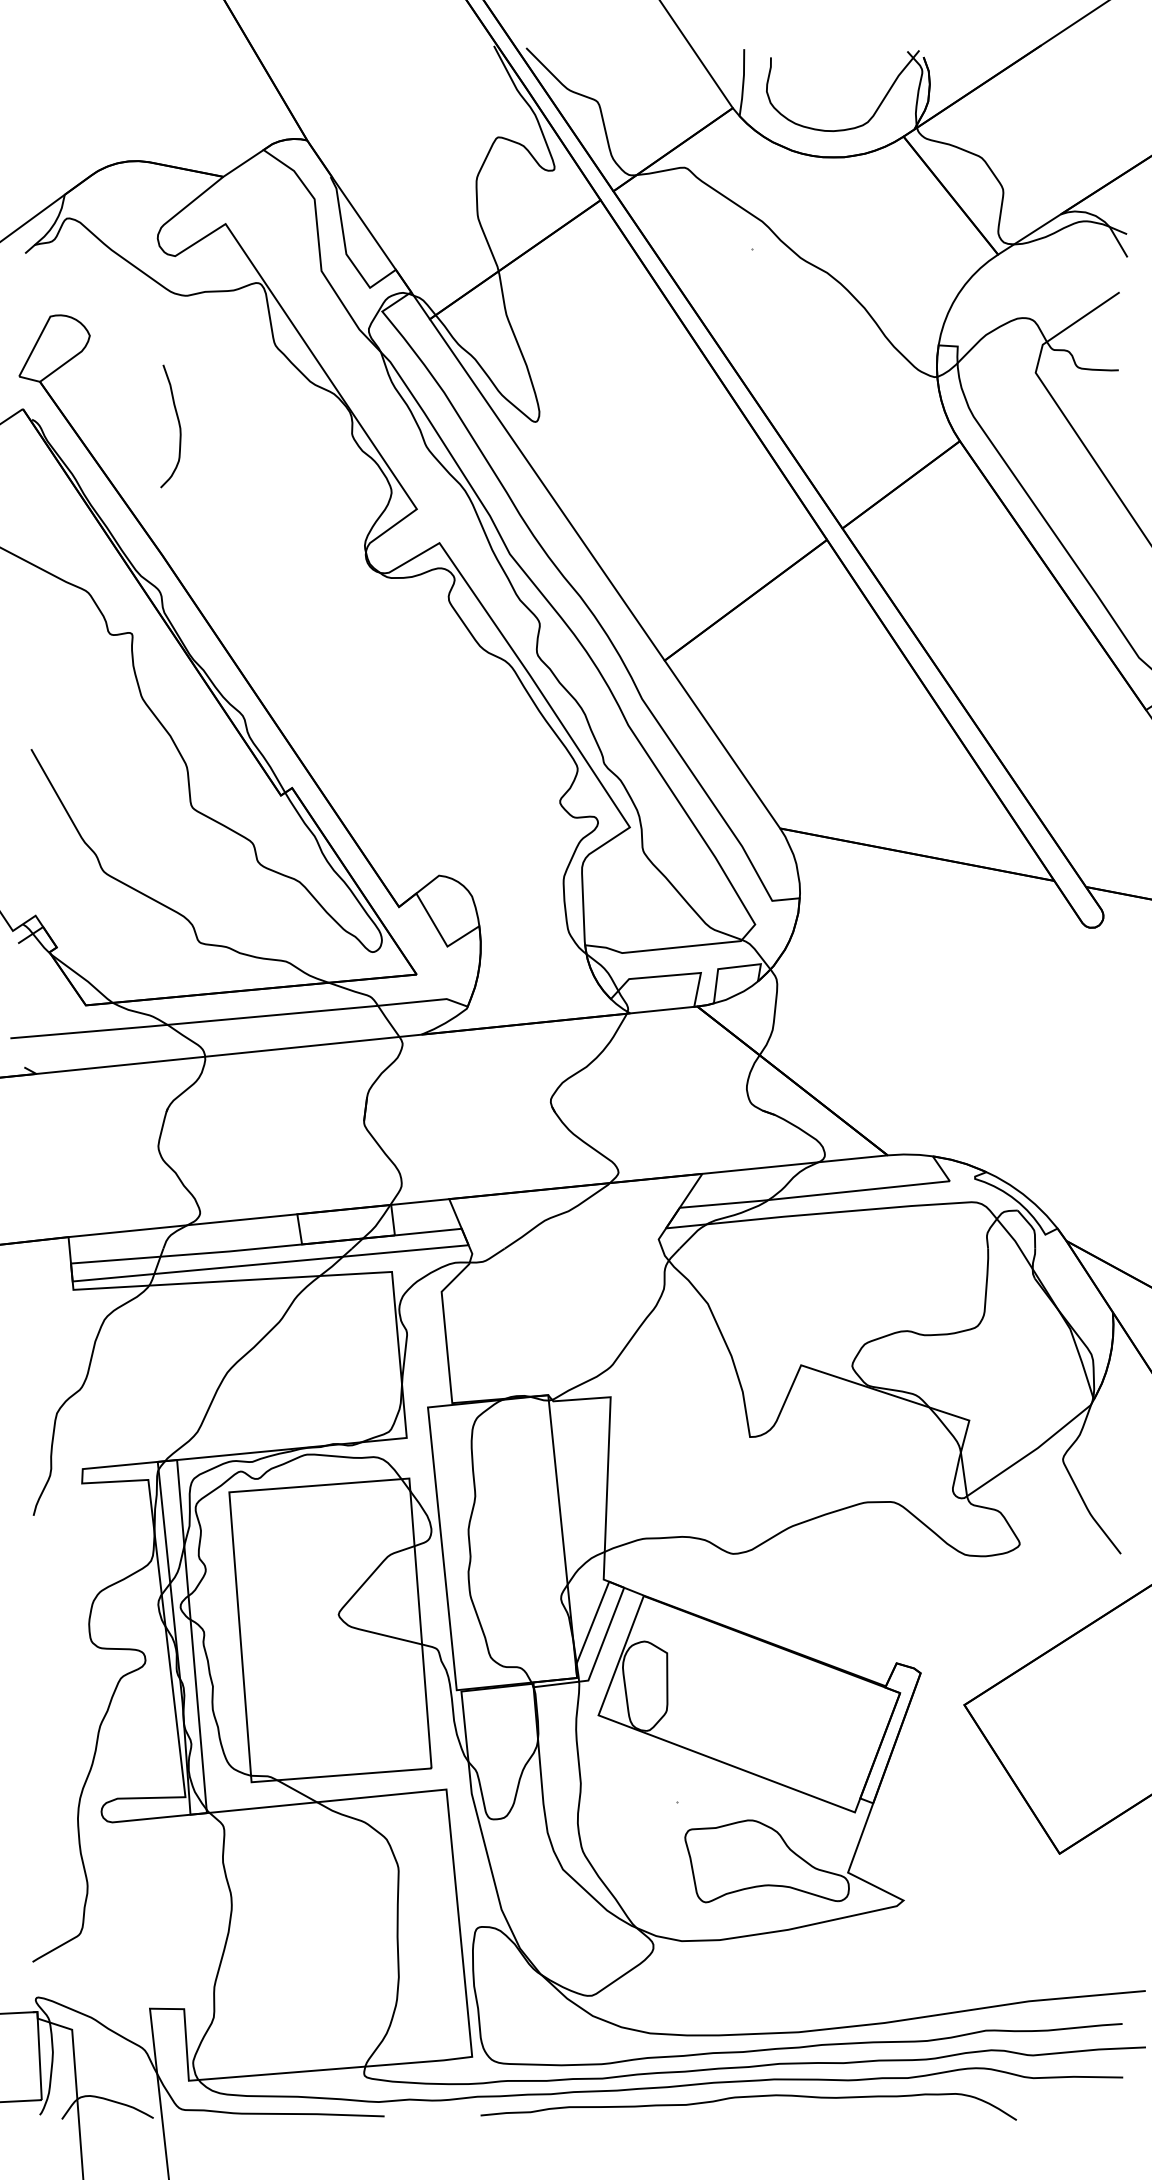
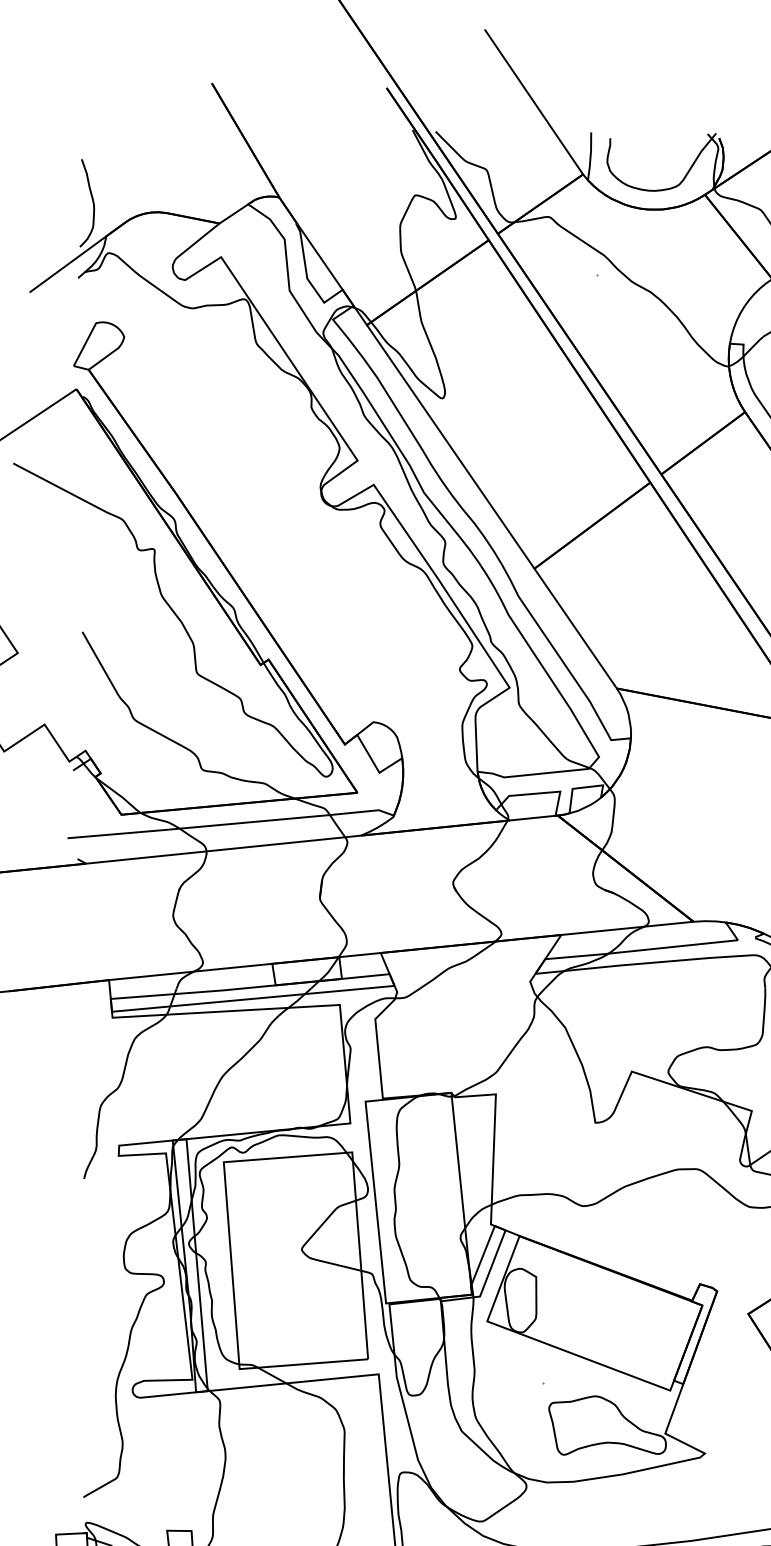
curve: (178, 425) -> (92, 202), moved

